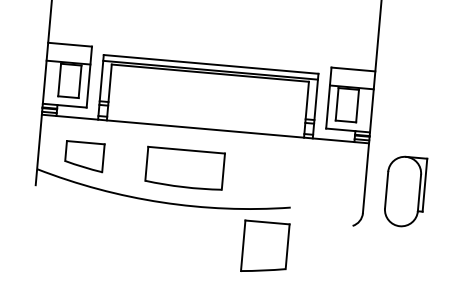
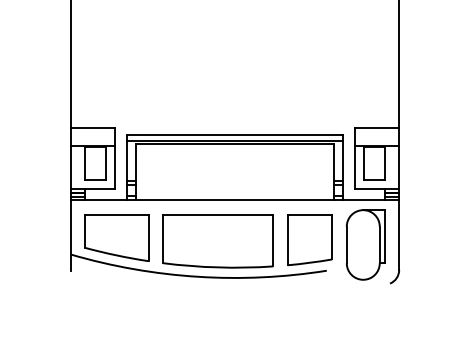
part: (84, 156) -> (116, 237), size x1.67
part: (184, 168) -> (217, 241), size x1.43
part: (405, 191) -> (365, 244), moved
part: (264, 248) -> (309, 240), moved

